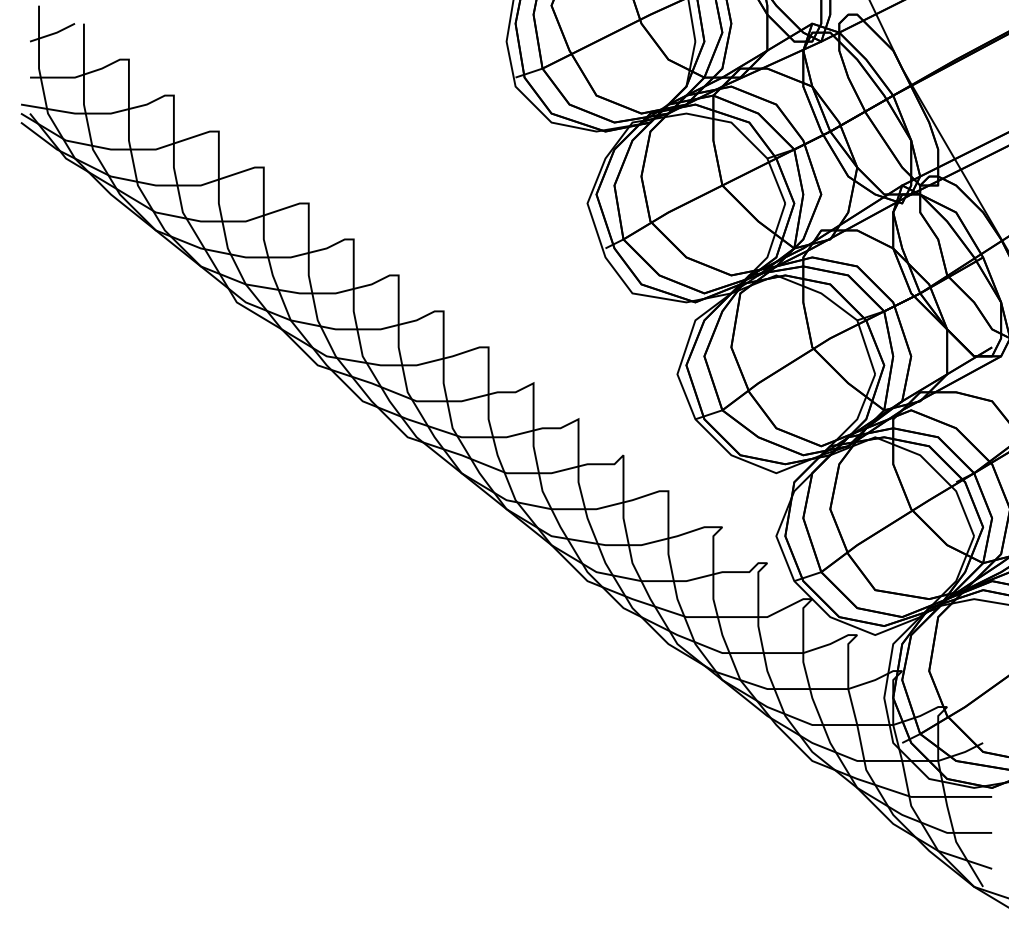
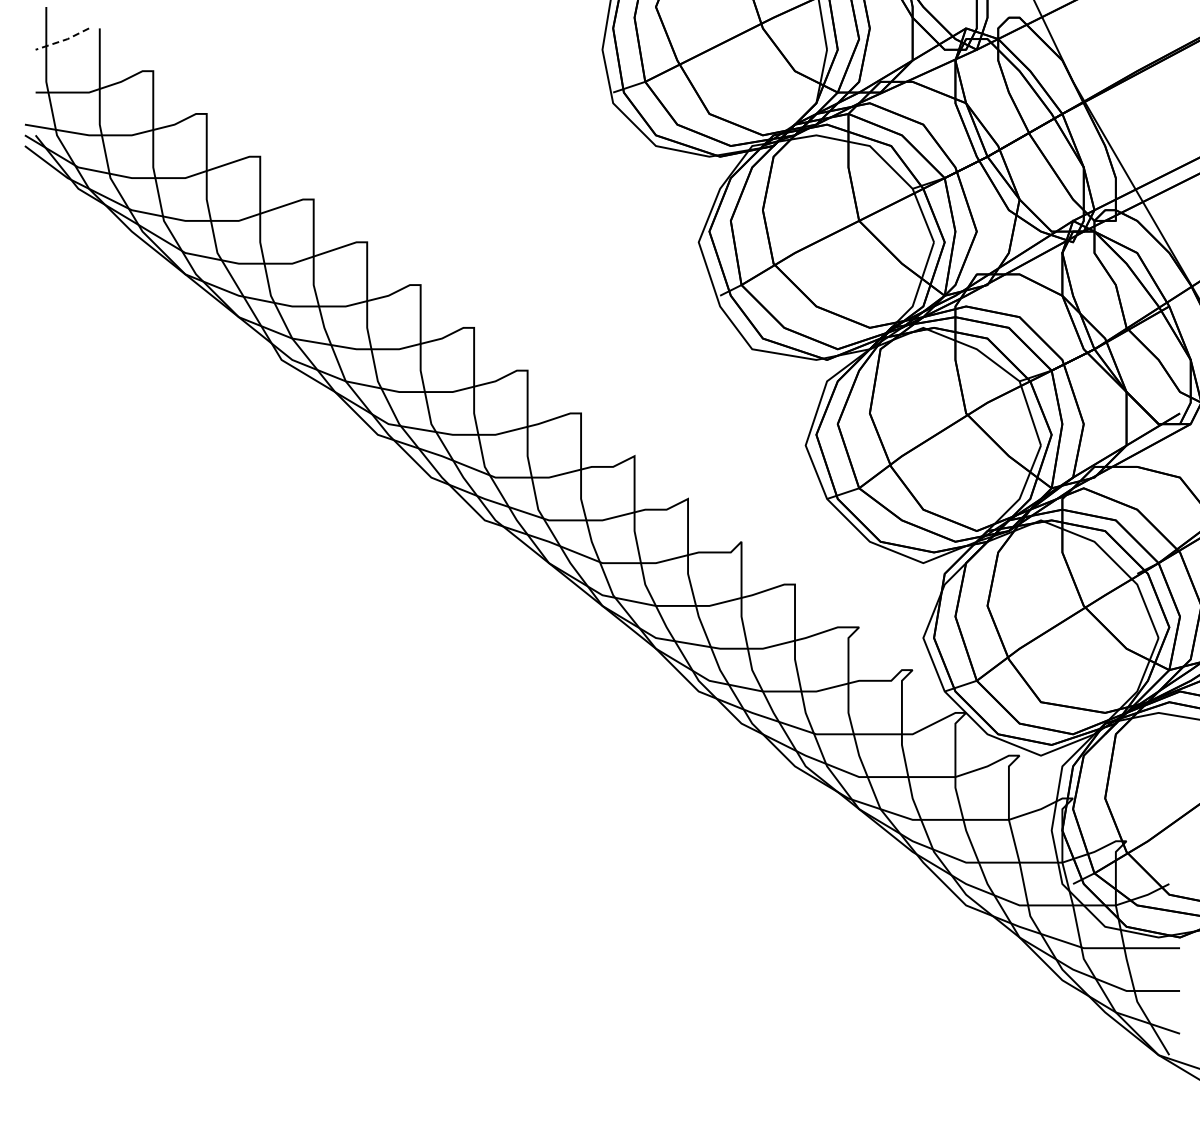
line: (52, 33) -> (62, 40), solid -> dashed

